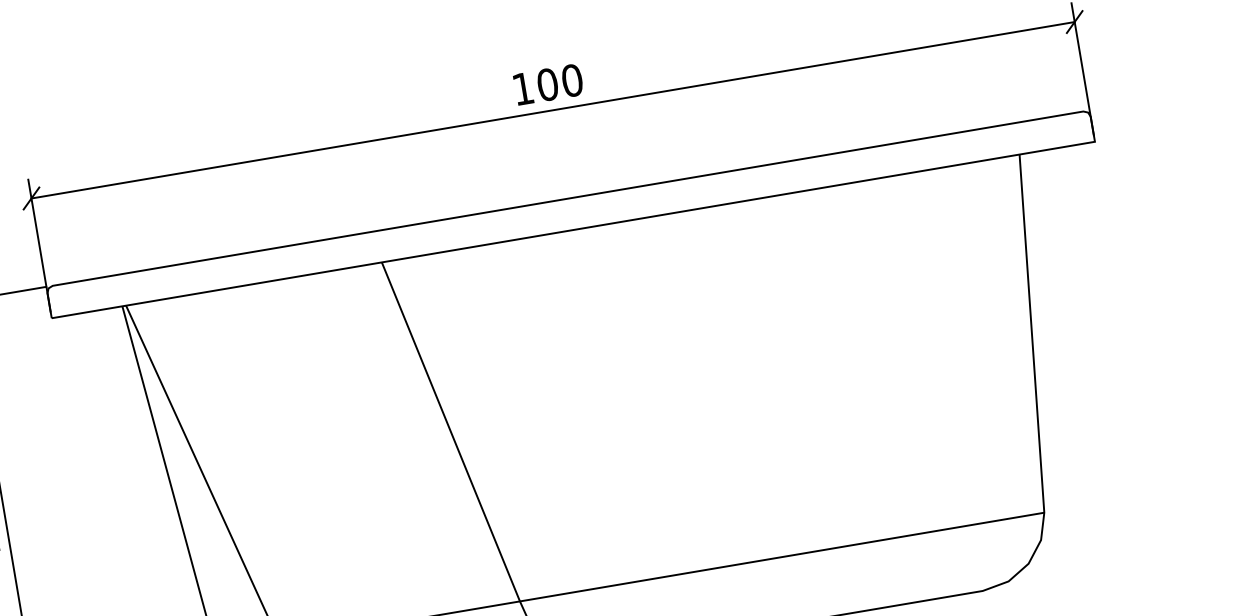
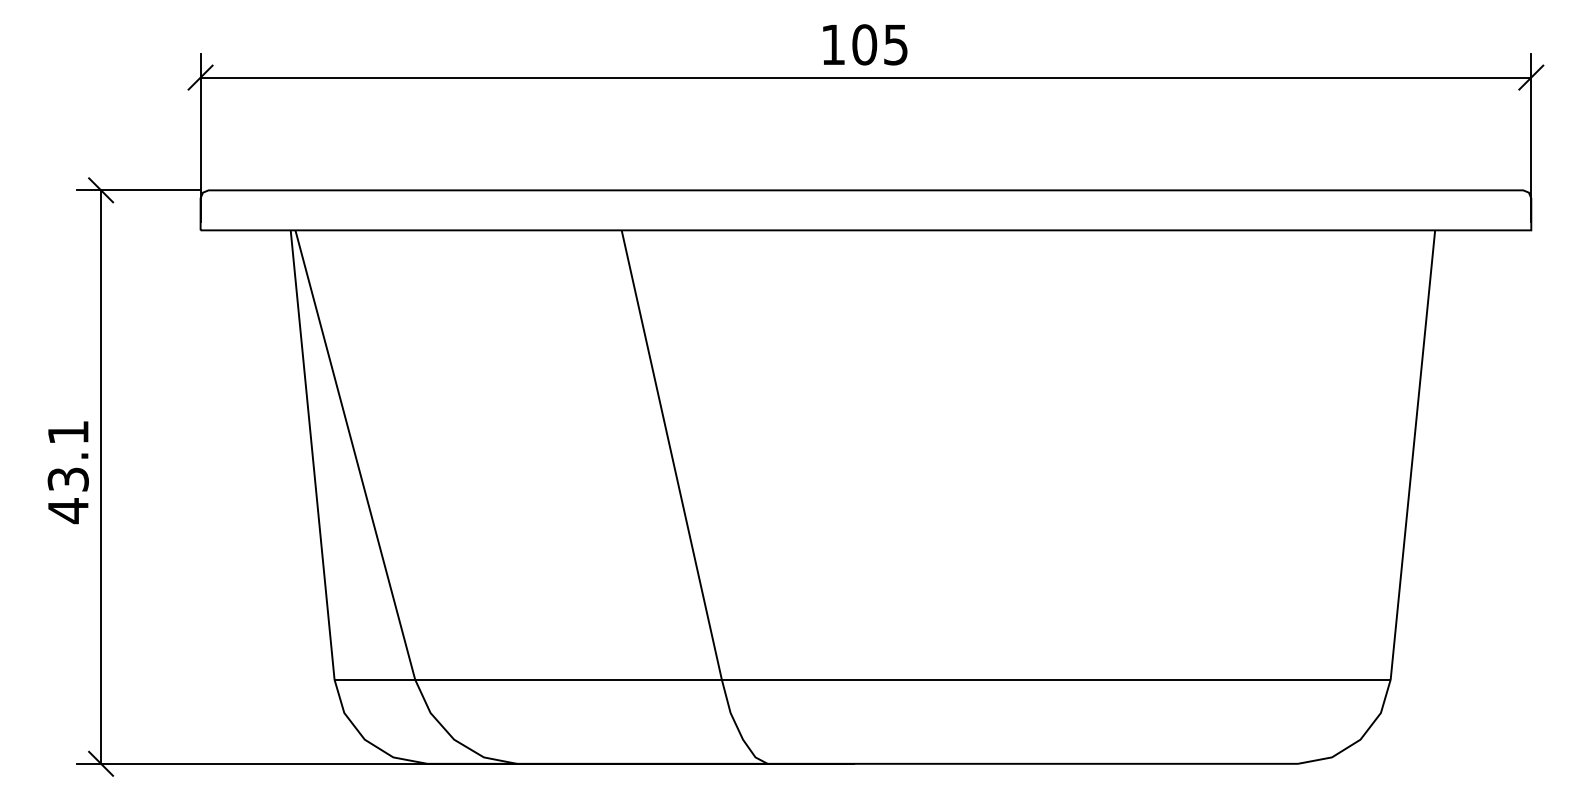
text: (571, 80) -> (895, 44), 100 -> 105

